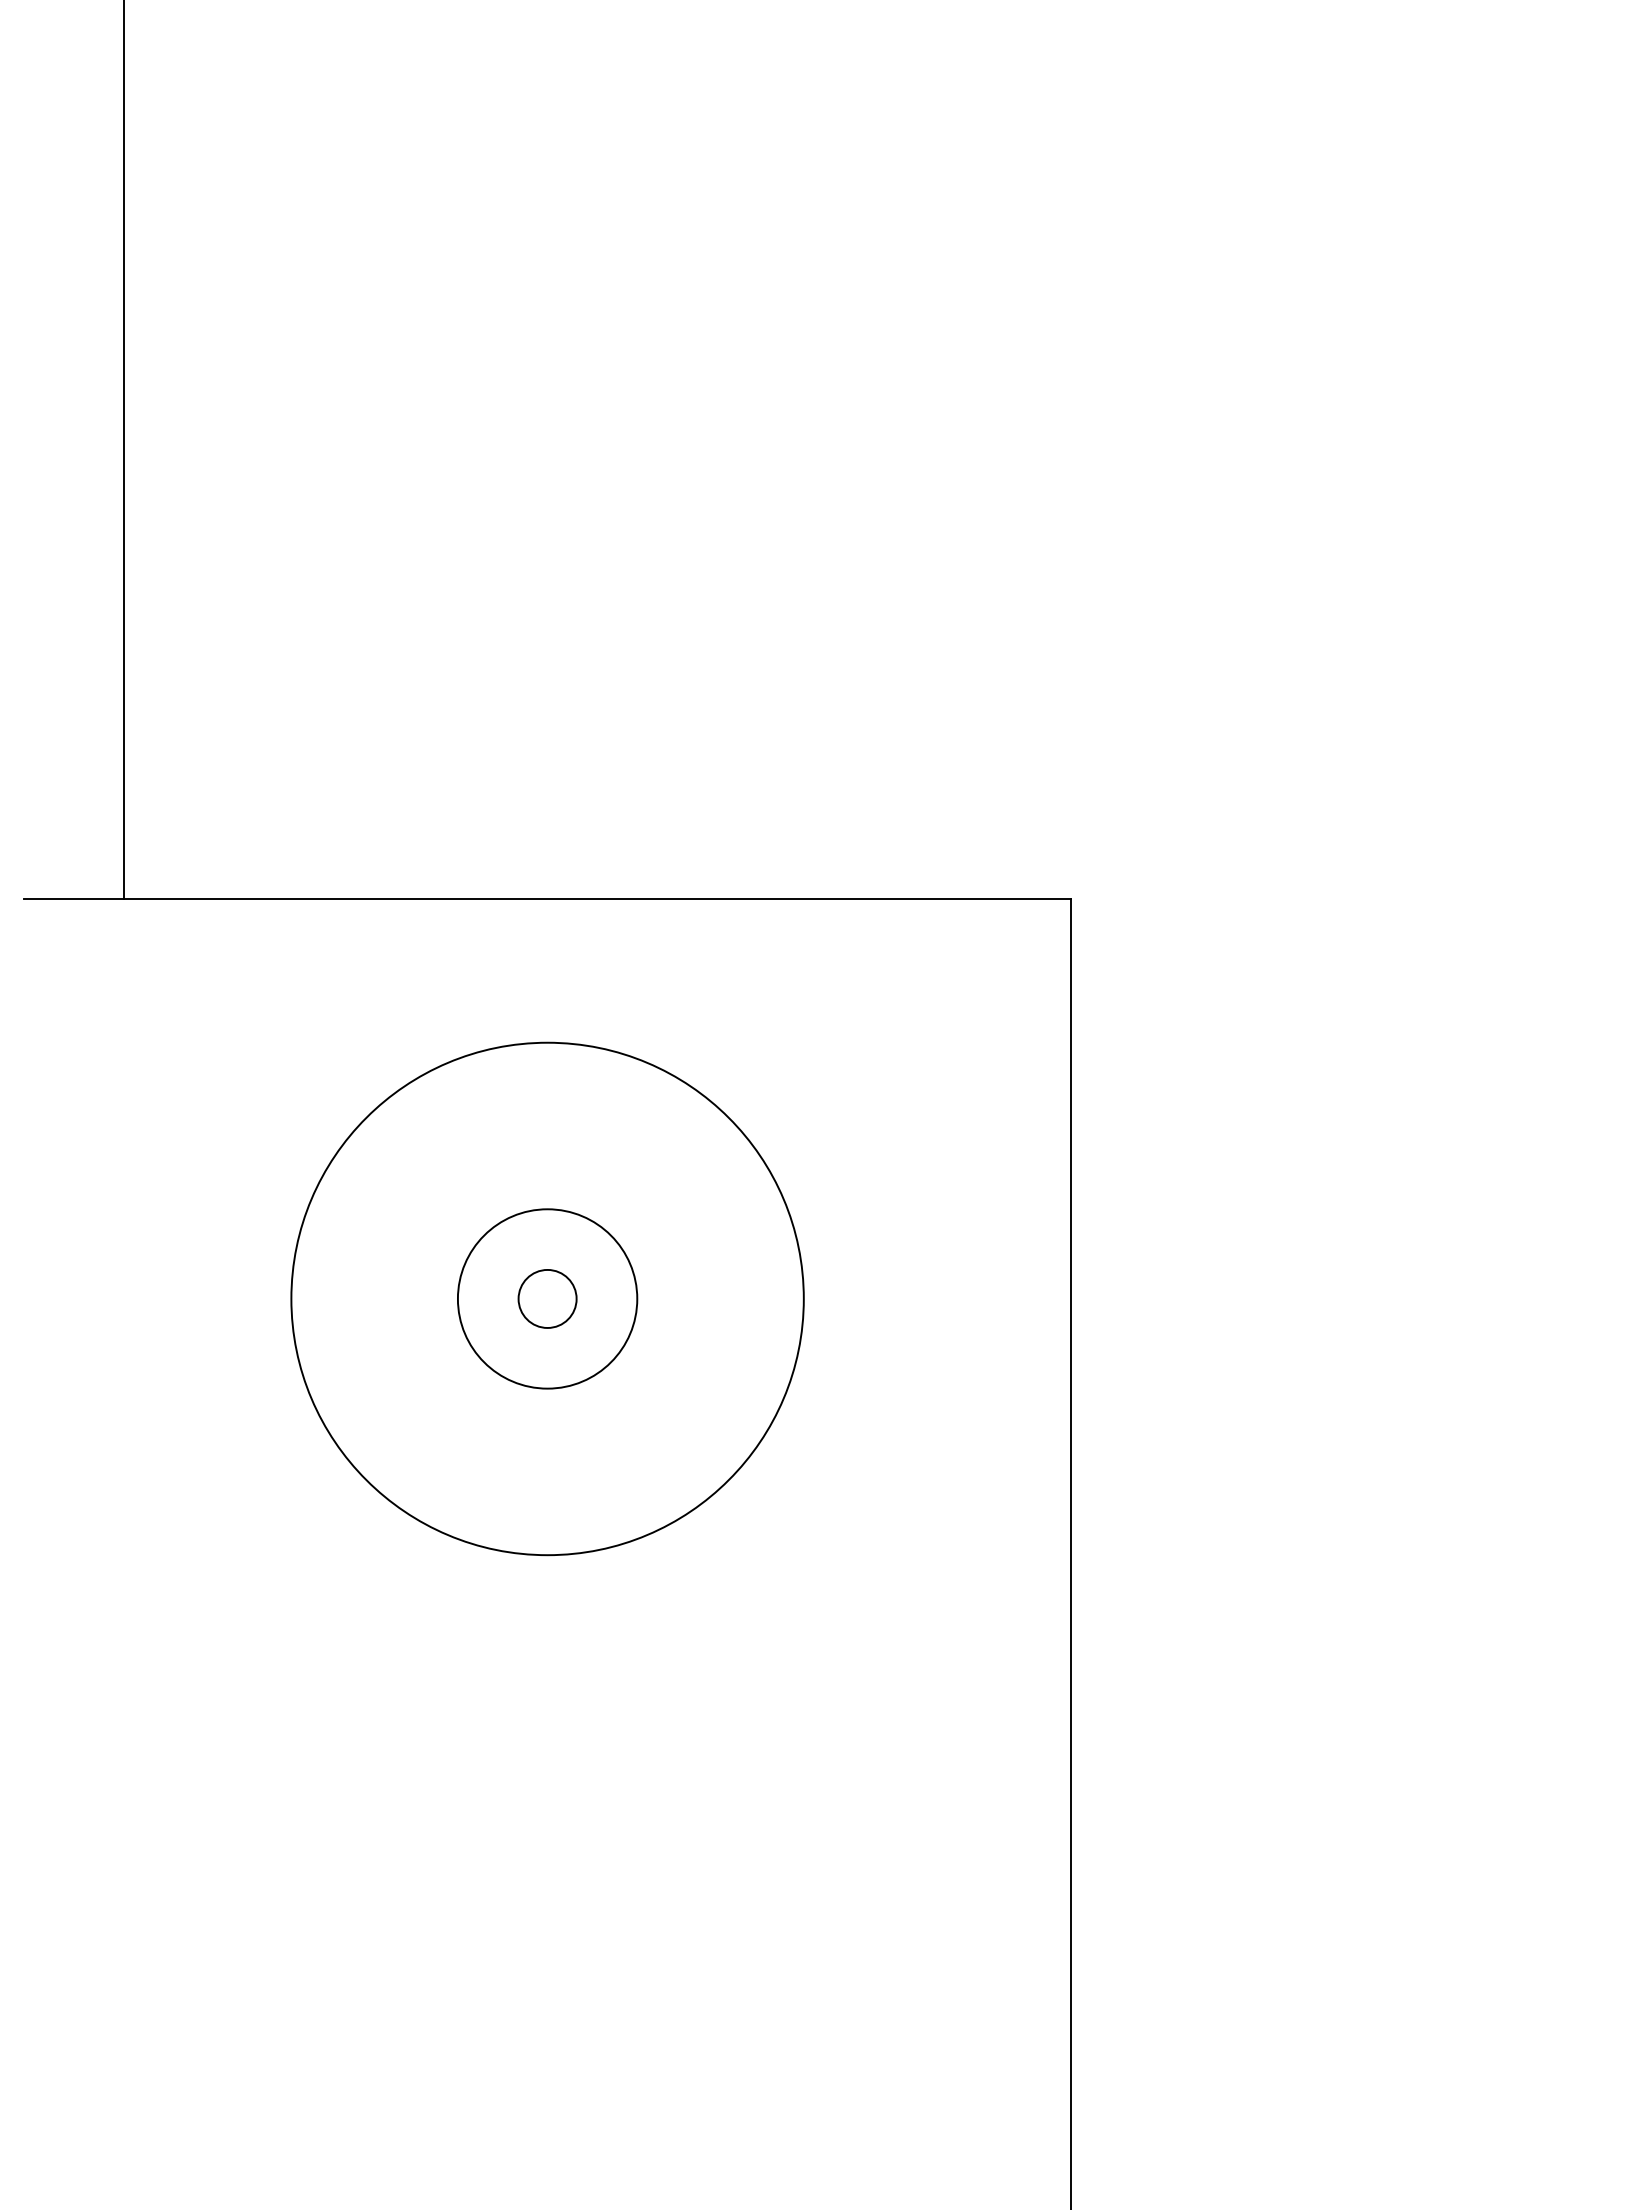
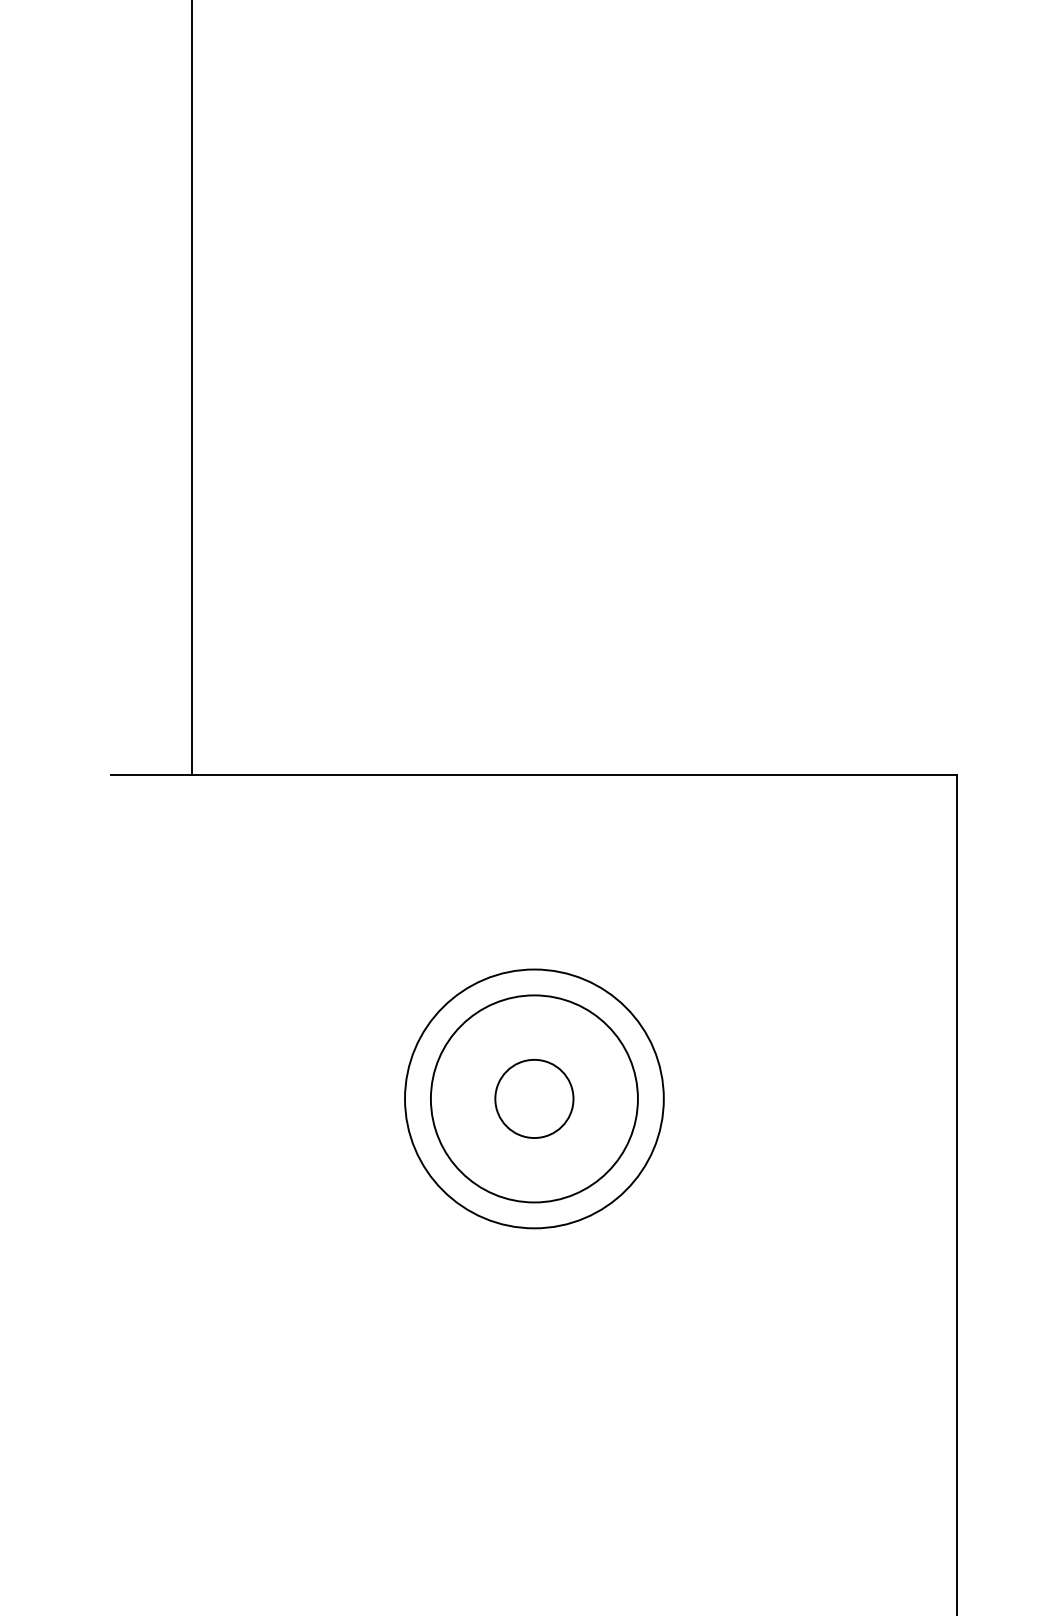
circle: (547, 1298) -> (534, 1098), size x0.62
circle: (547, 1298) -> (534, 1098), size x1.43
circle: (547, 1298) -> (534, 1098), size x1.67

